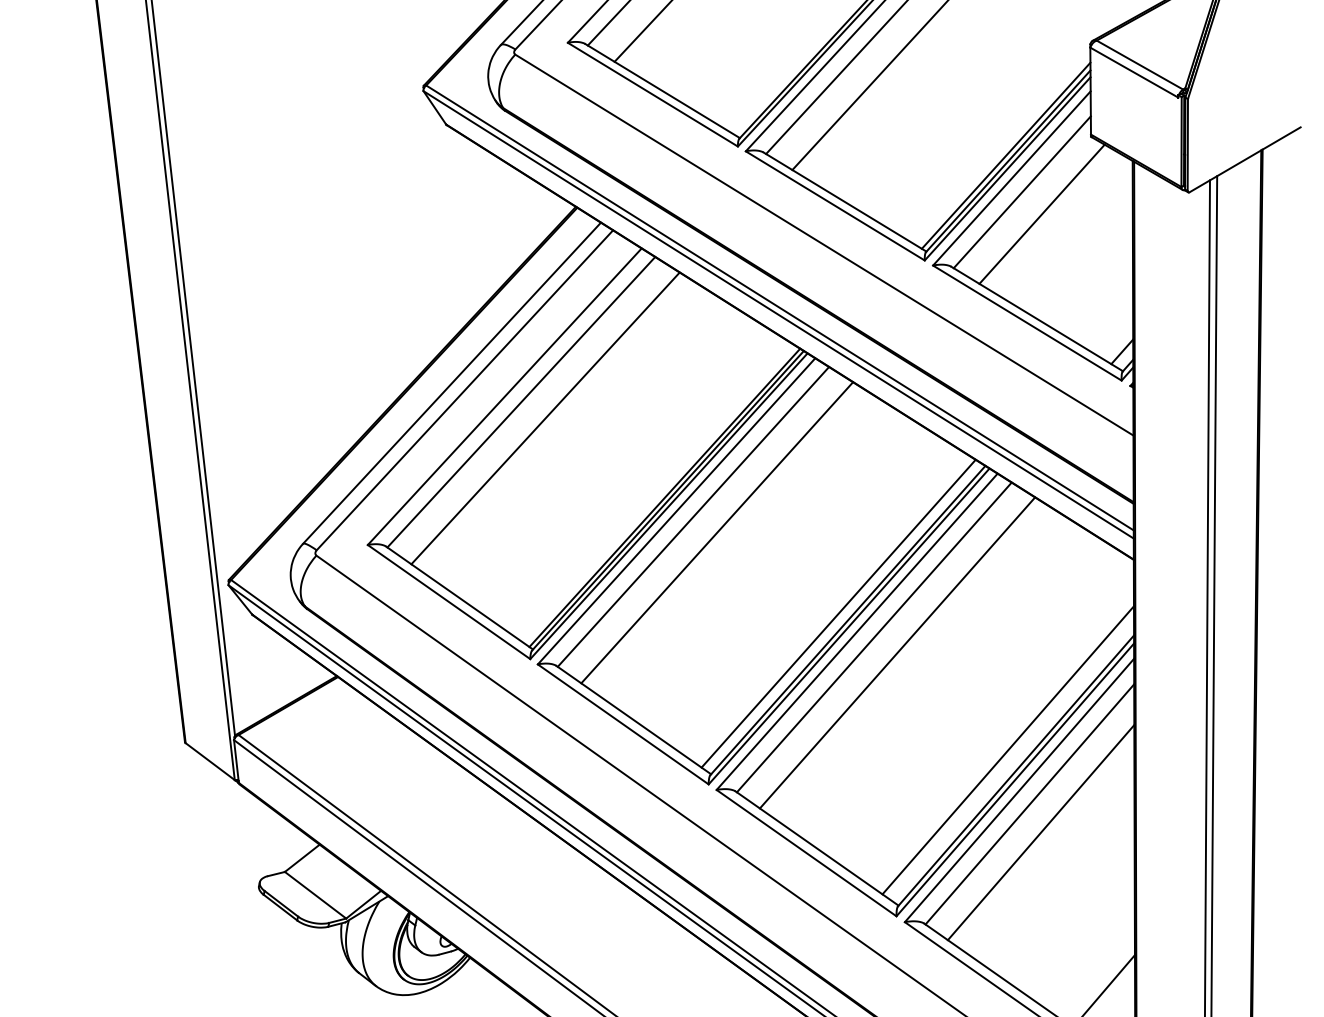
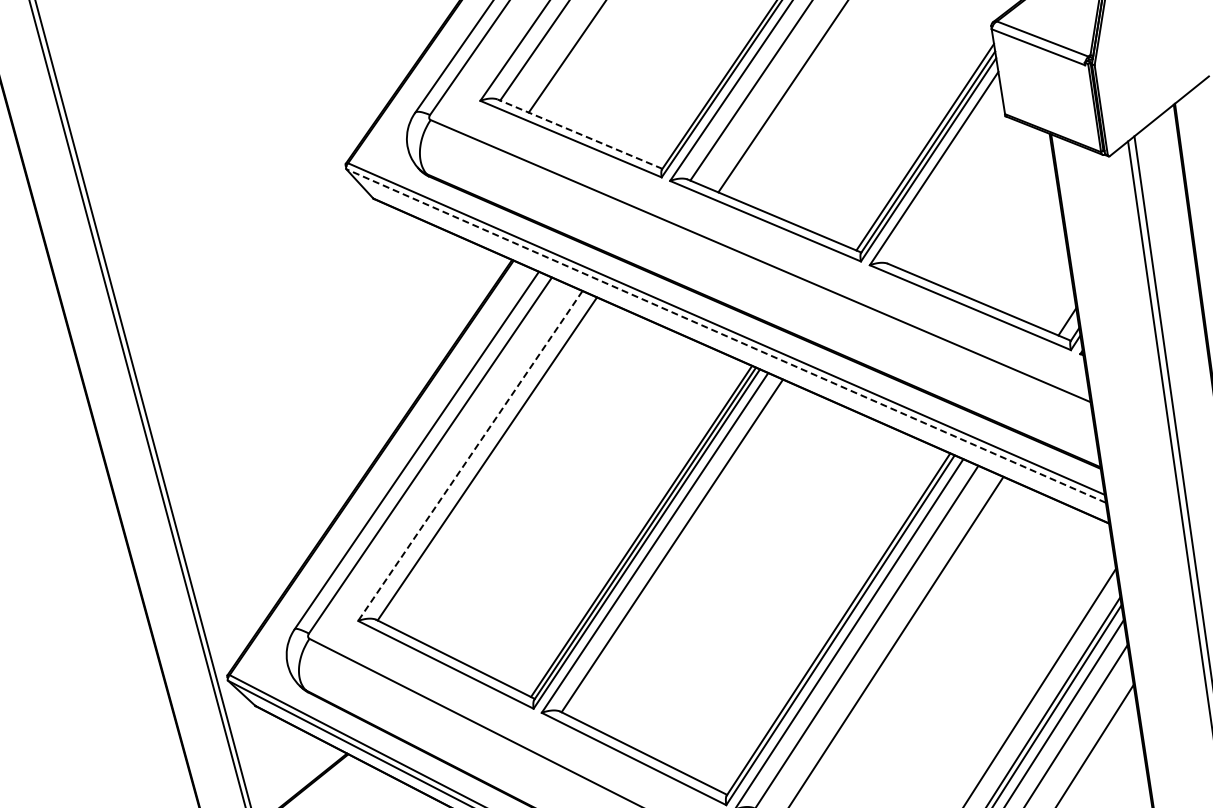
line: (662, 90) -> (579, 133), solid -> dashed
line: (1021, 192) -> (945, 180), removed
line: (1041, 213) -> (968, 198), removed
line: (778, 314) -> (725, 335), solid -> dashed
line: (504, 396) -> (470, 455), solid -> dashed
line: (545, 418) -> (513, 471), removed
line: (717, 532) -> (698, 557), removed
line: (838, 613) -> (828, 619), removed

